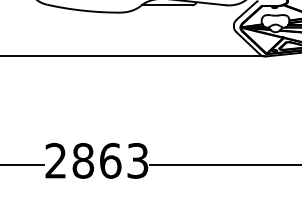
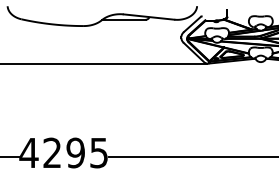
text: (96, 160) -> (63, 152), 2863 -> 4295

